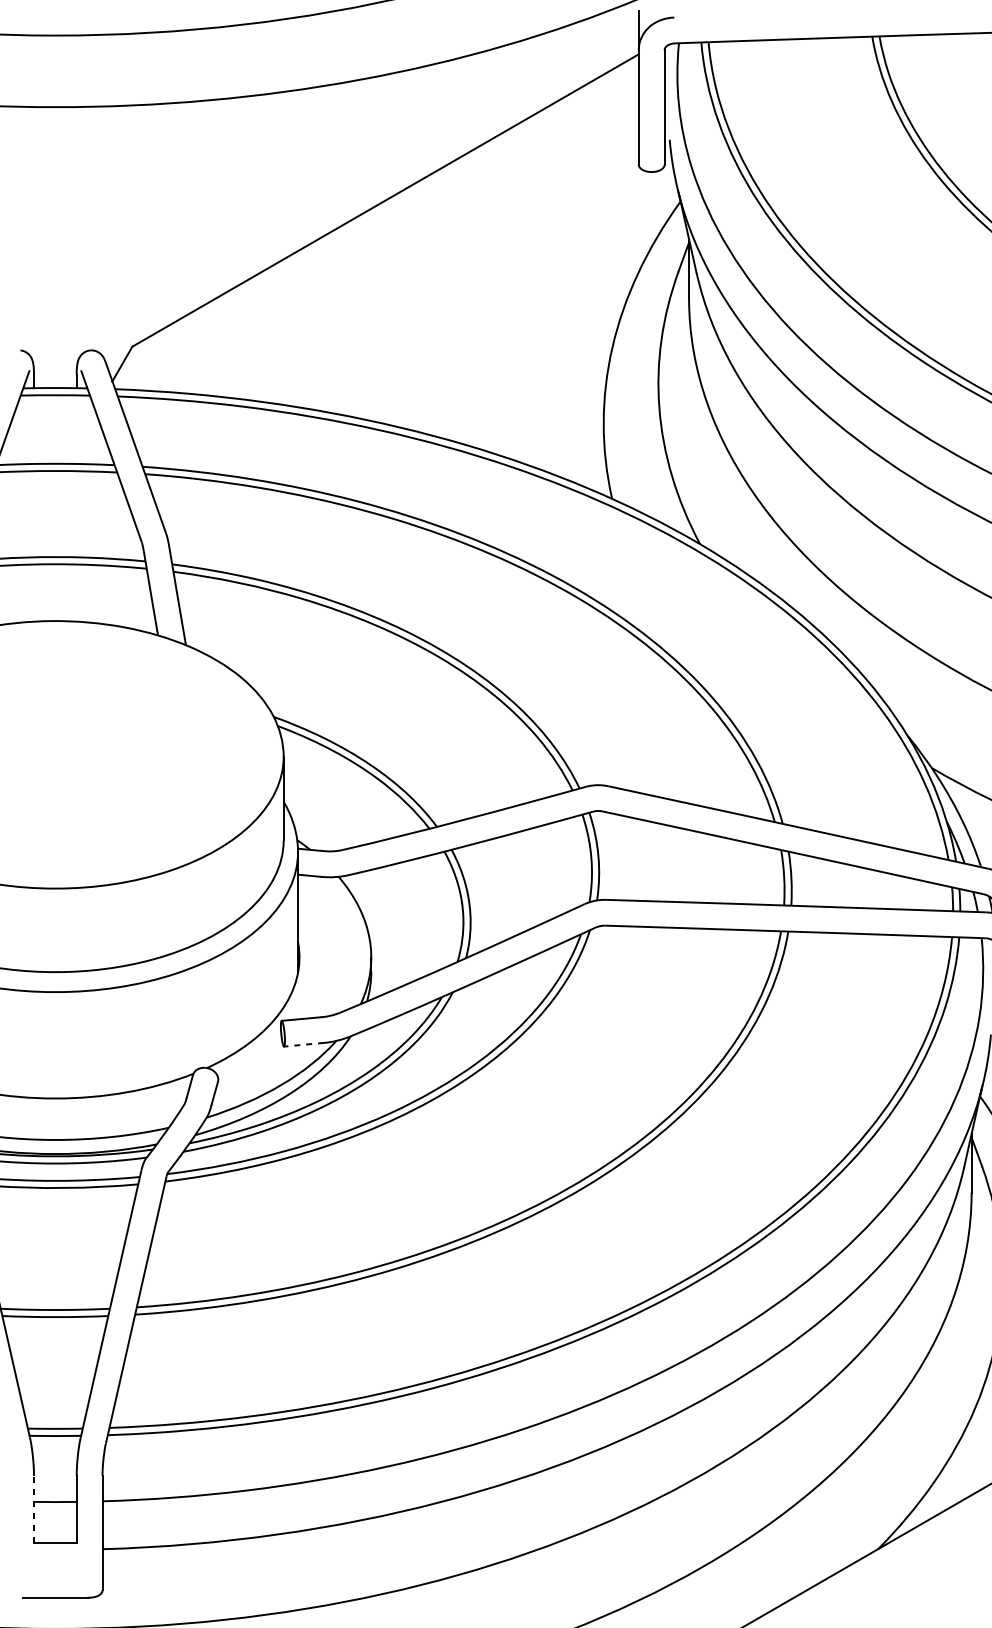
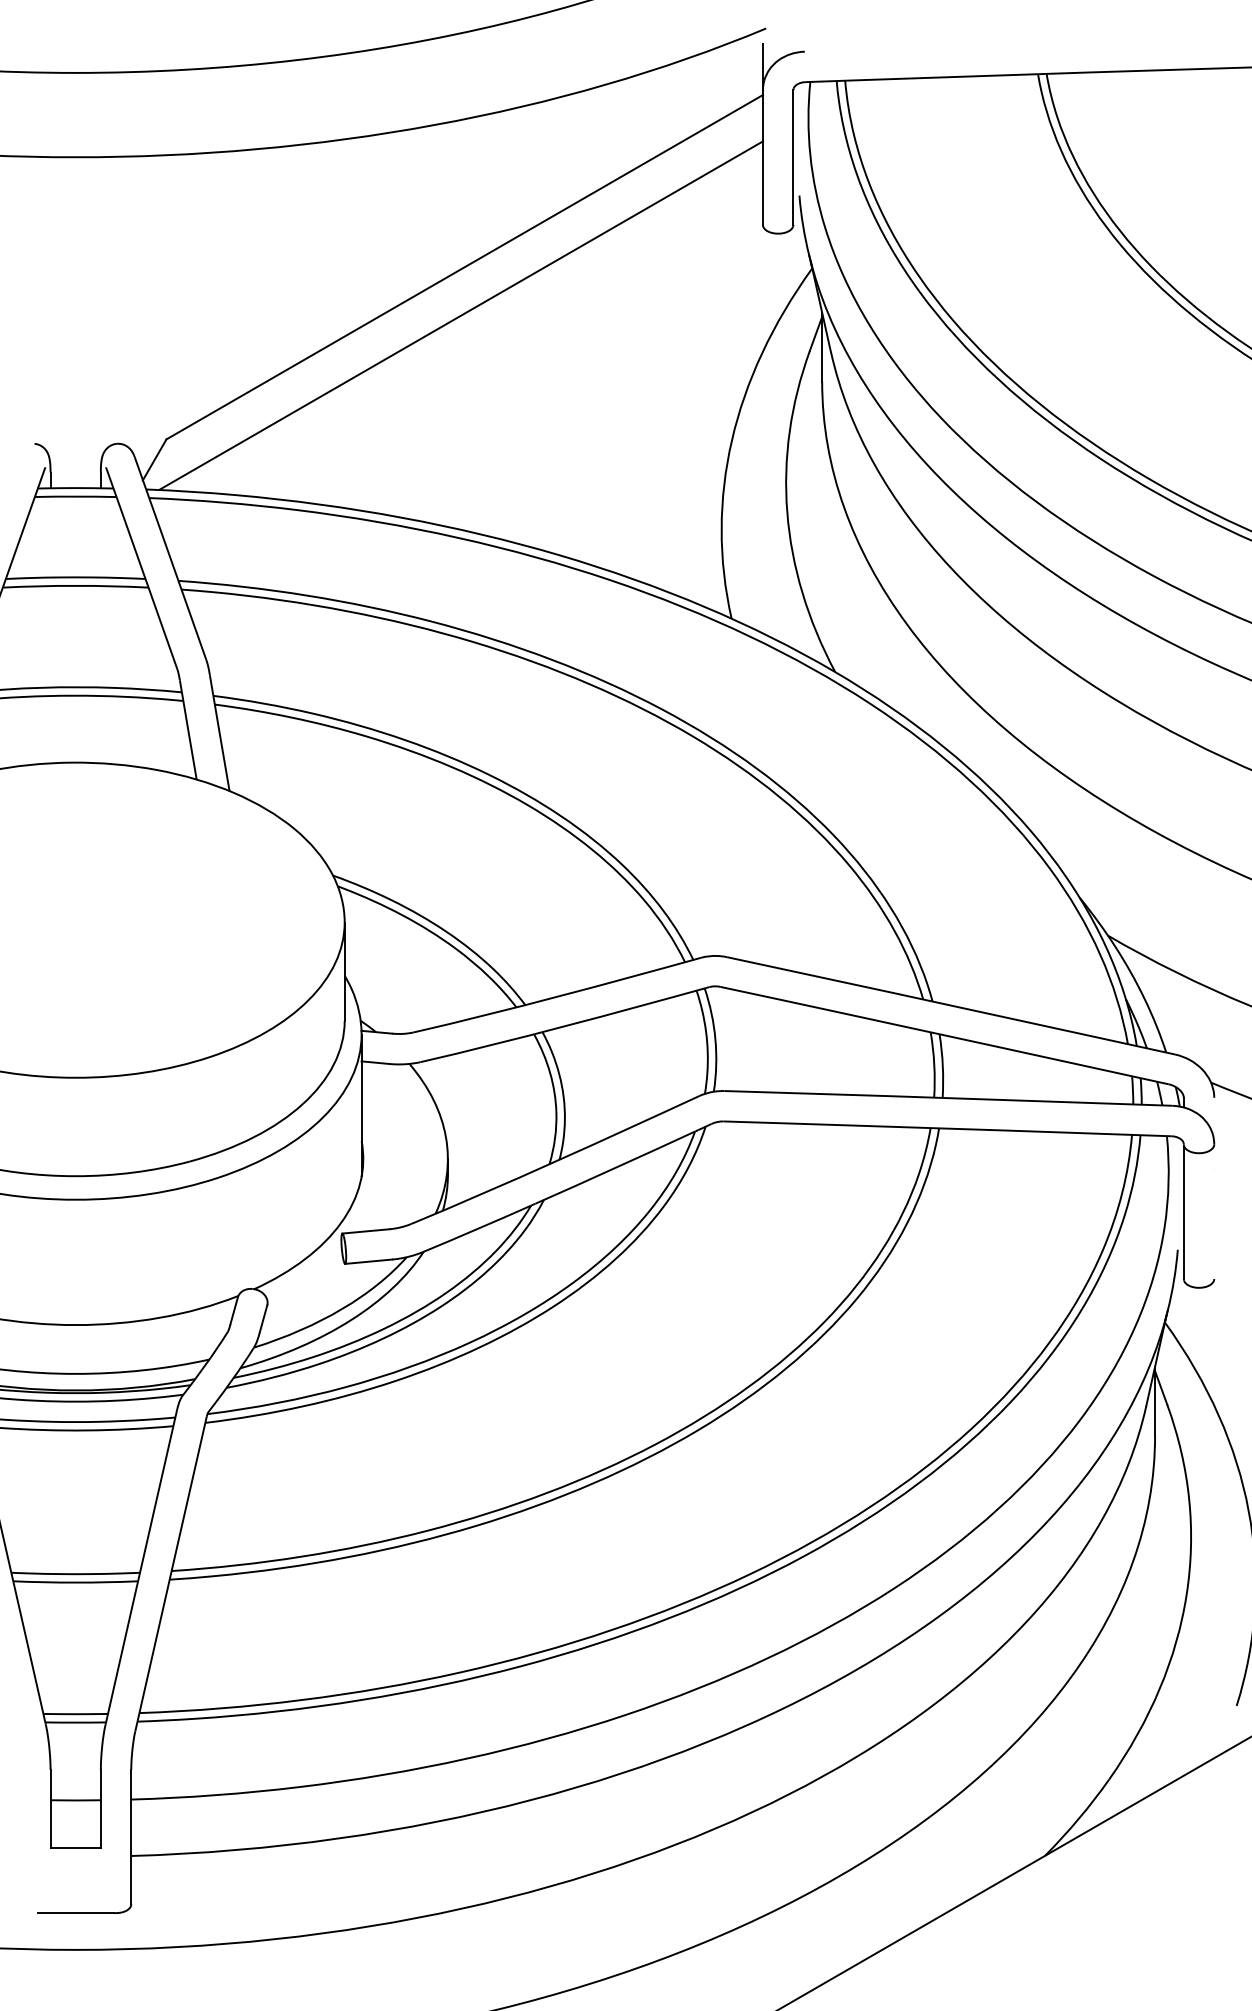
line: (382, 241) -> (460, 315), added
line: (303, 1044) -> (368, 1261), dashed -> solid
line: (33, 1508) -> (50, 1808), dashed -> solid

